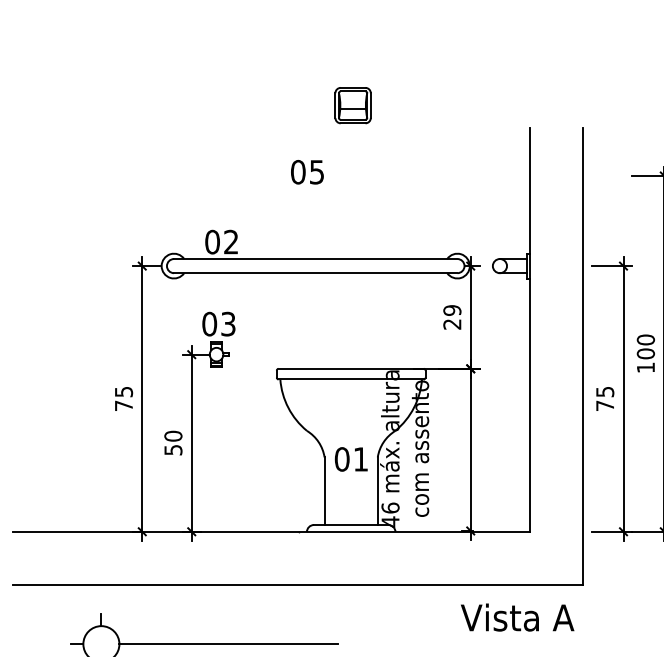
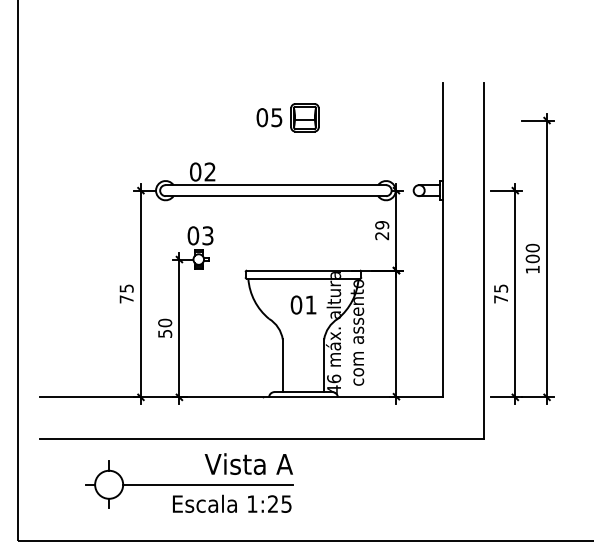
part: (352, 105) -> (304, 117), moved
text: (351, 458) -> (303, 304), moved
text: (517, 616) -> (248, 463), moved

